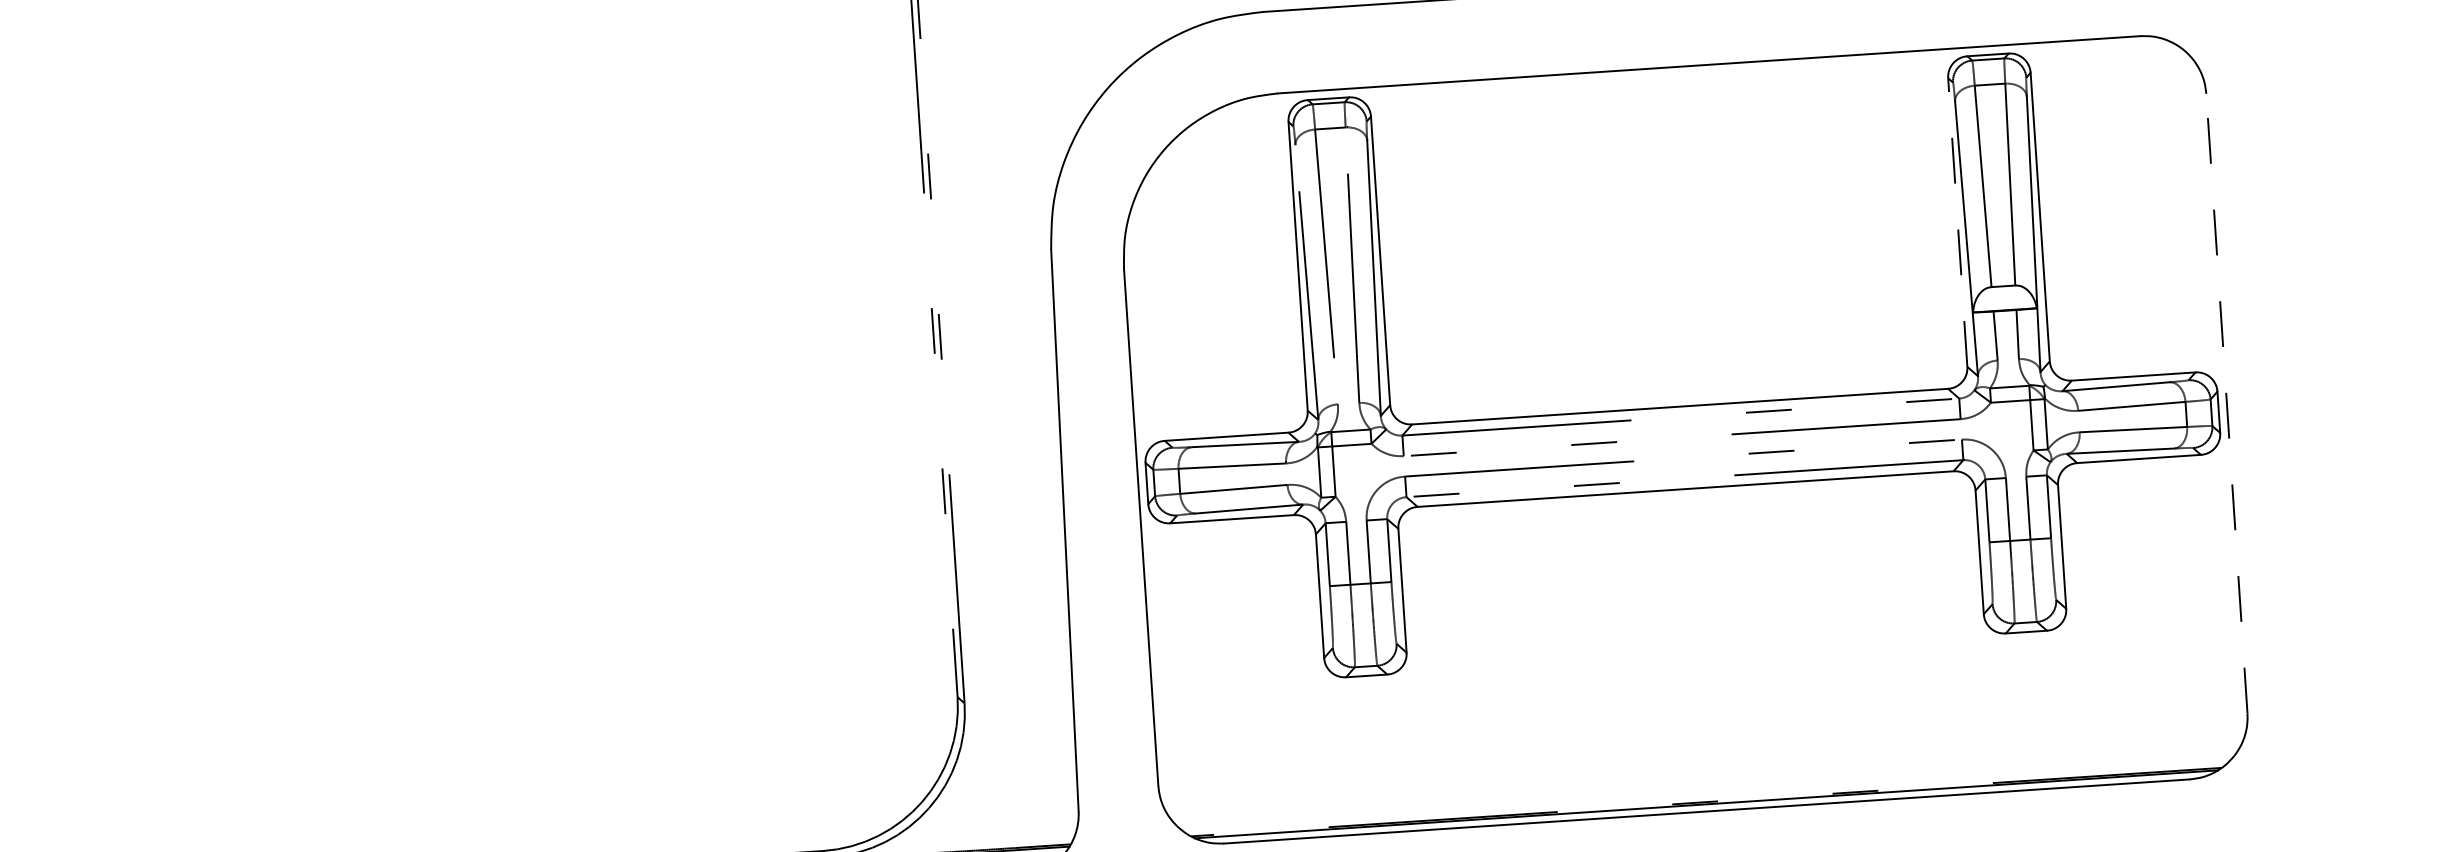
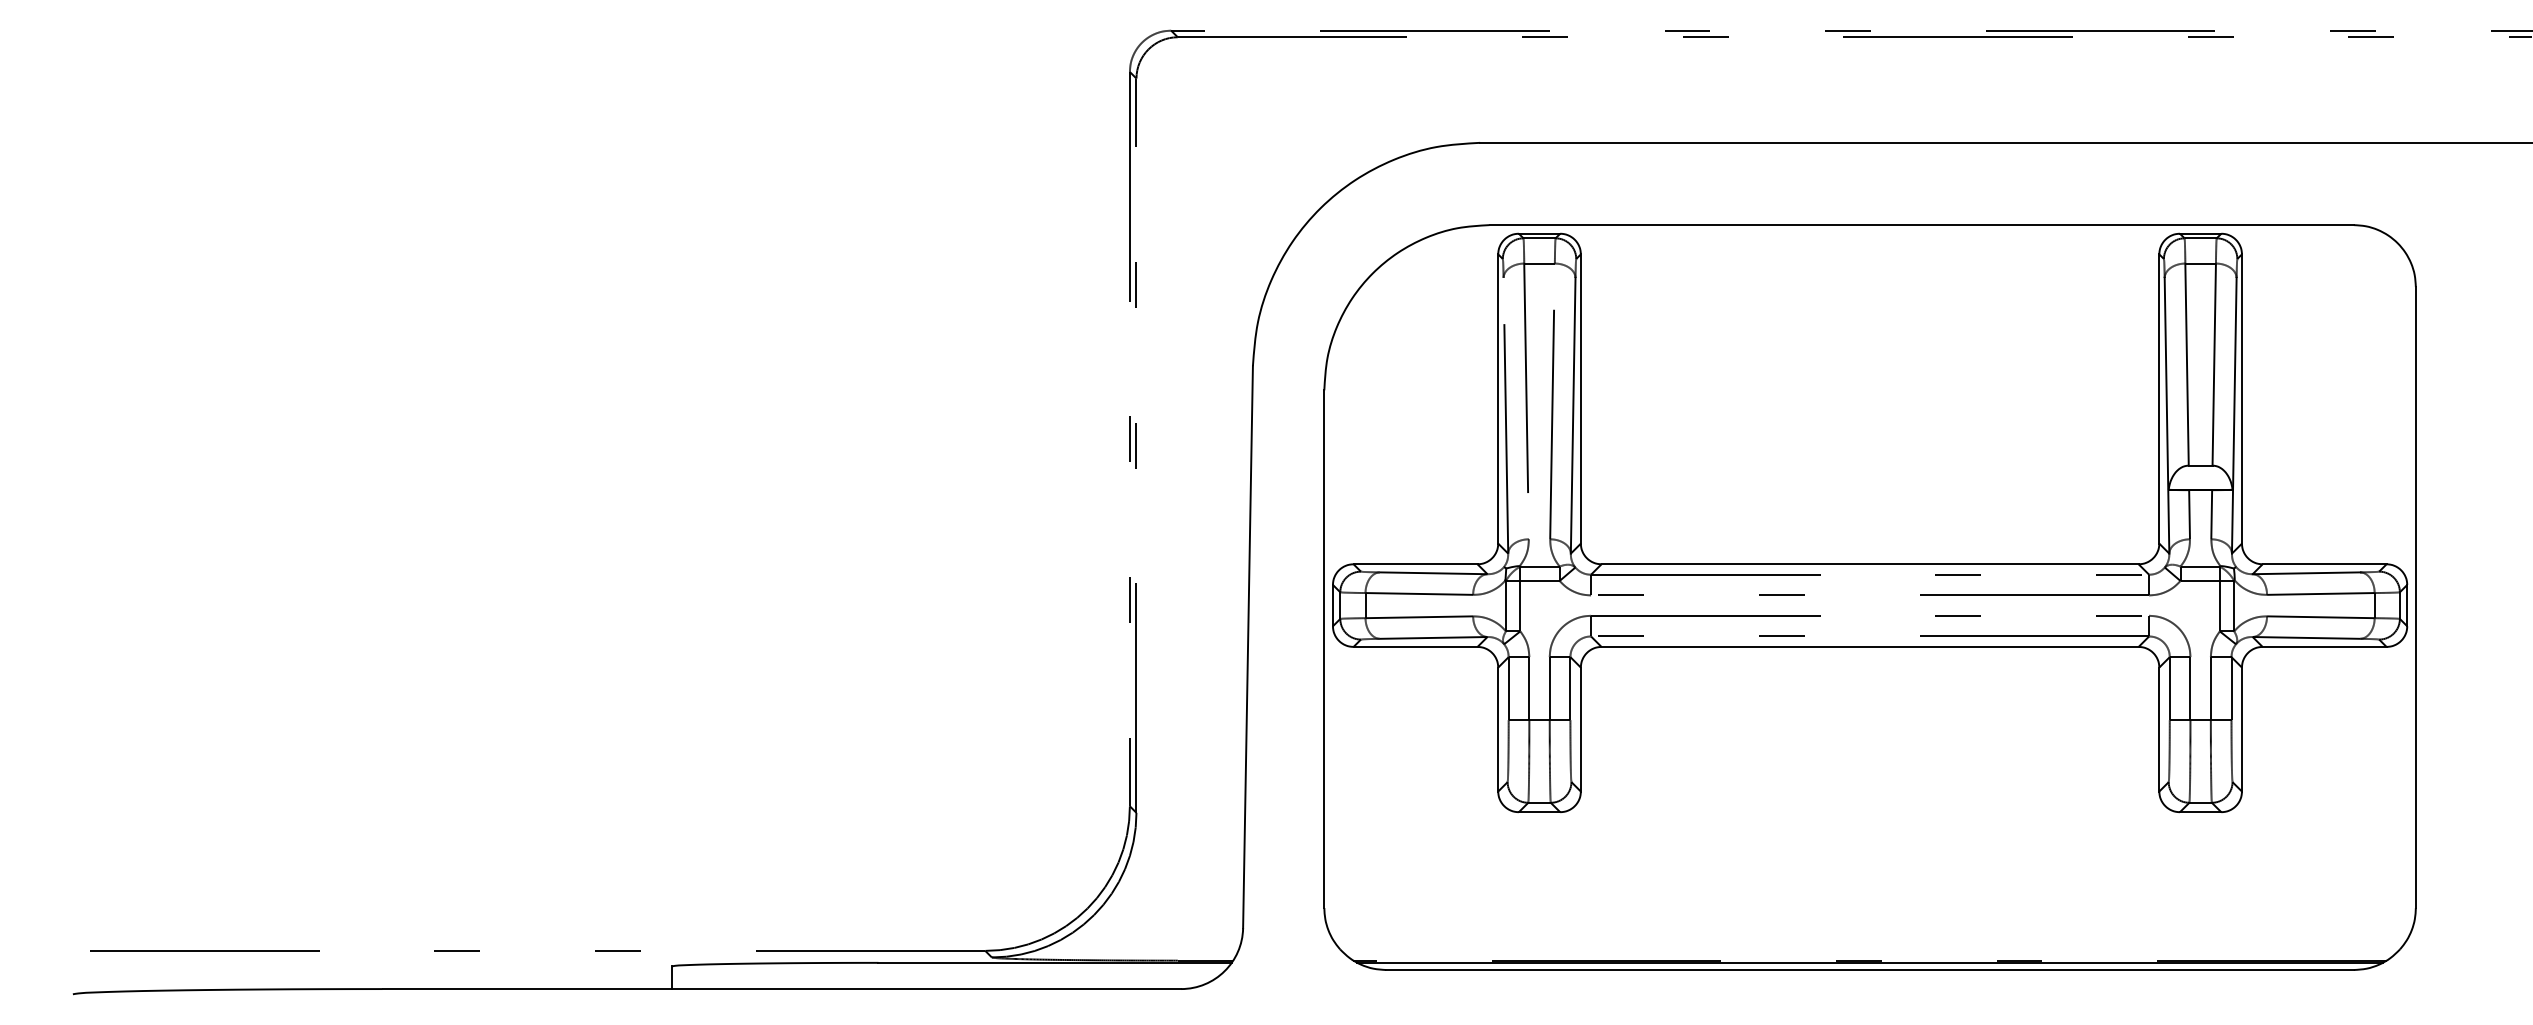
line: (1957, 223) -> (2159, 399), dashed -> solid
line: (2226, 403) -> (2415, 597), dashed -> solid

